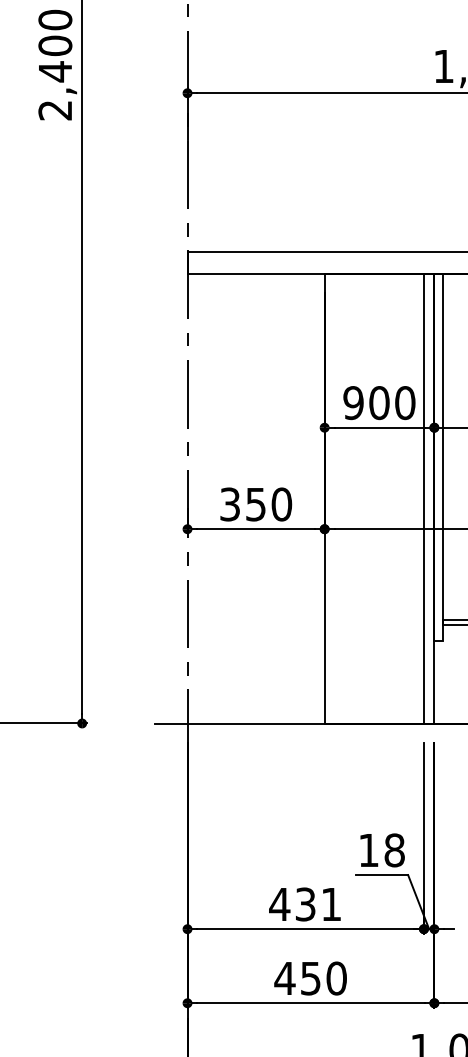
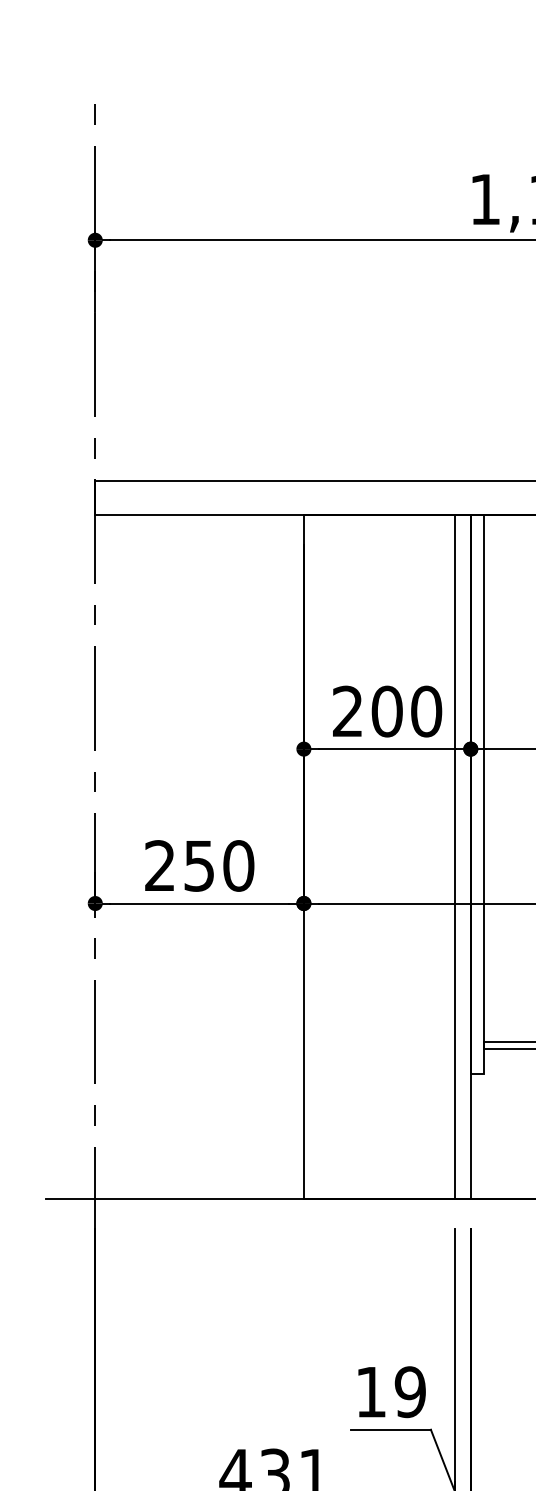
text: (353, 403) -> (347, 712), 900 -> 200
text: (229, 504) -> (159, 865), 350 -> 250
text: (394, 850) -> (410, 1392), 18 -> 19

